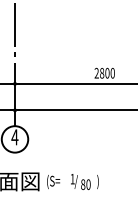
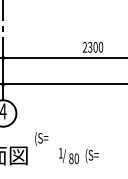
text: (101, 73) -> (89, 47), 2800 -> 2300
text: (53, 181) -> (41, 138), moved
text: (103, 182) -> (91, 156), ) -> (S=

